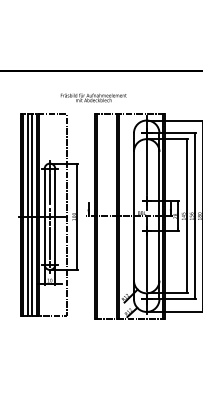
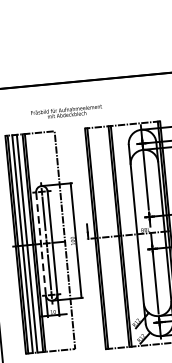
text: (93, 97) -> (66, 111), moved
line: (44, 216) -> (40, 243), solid -> dashed

